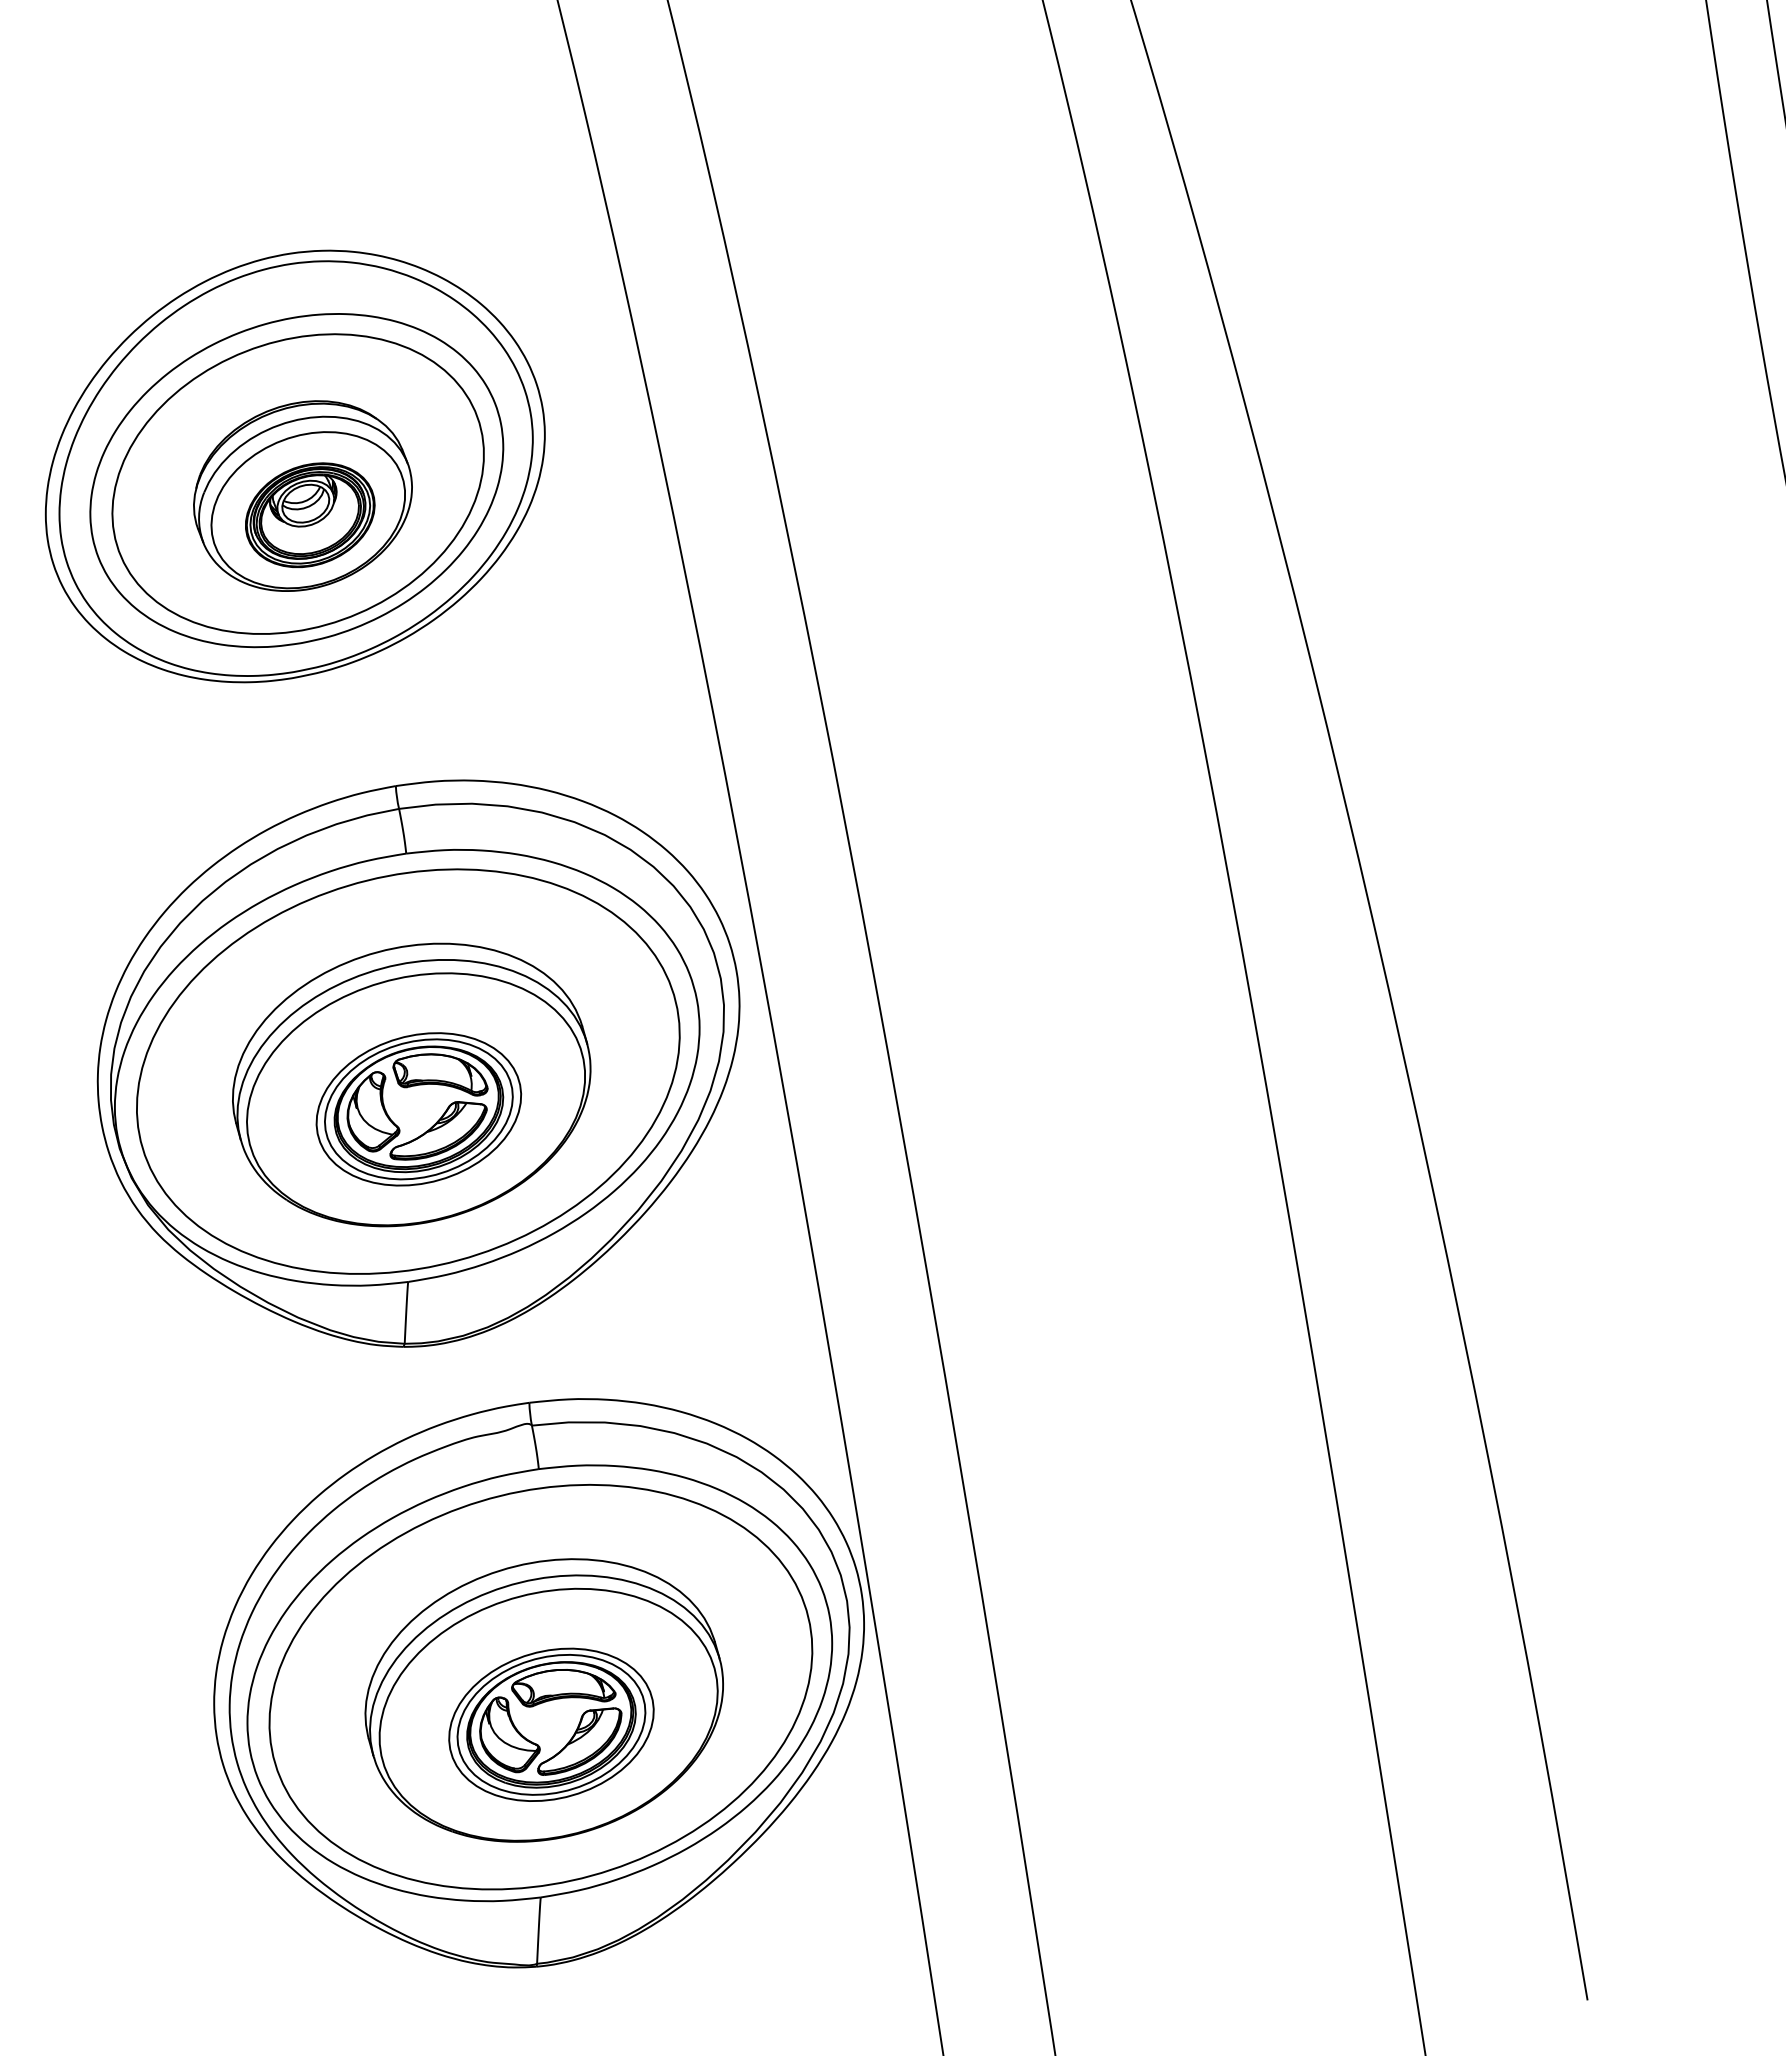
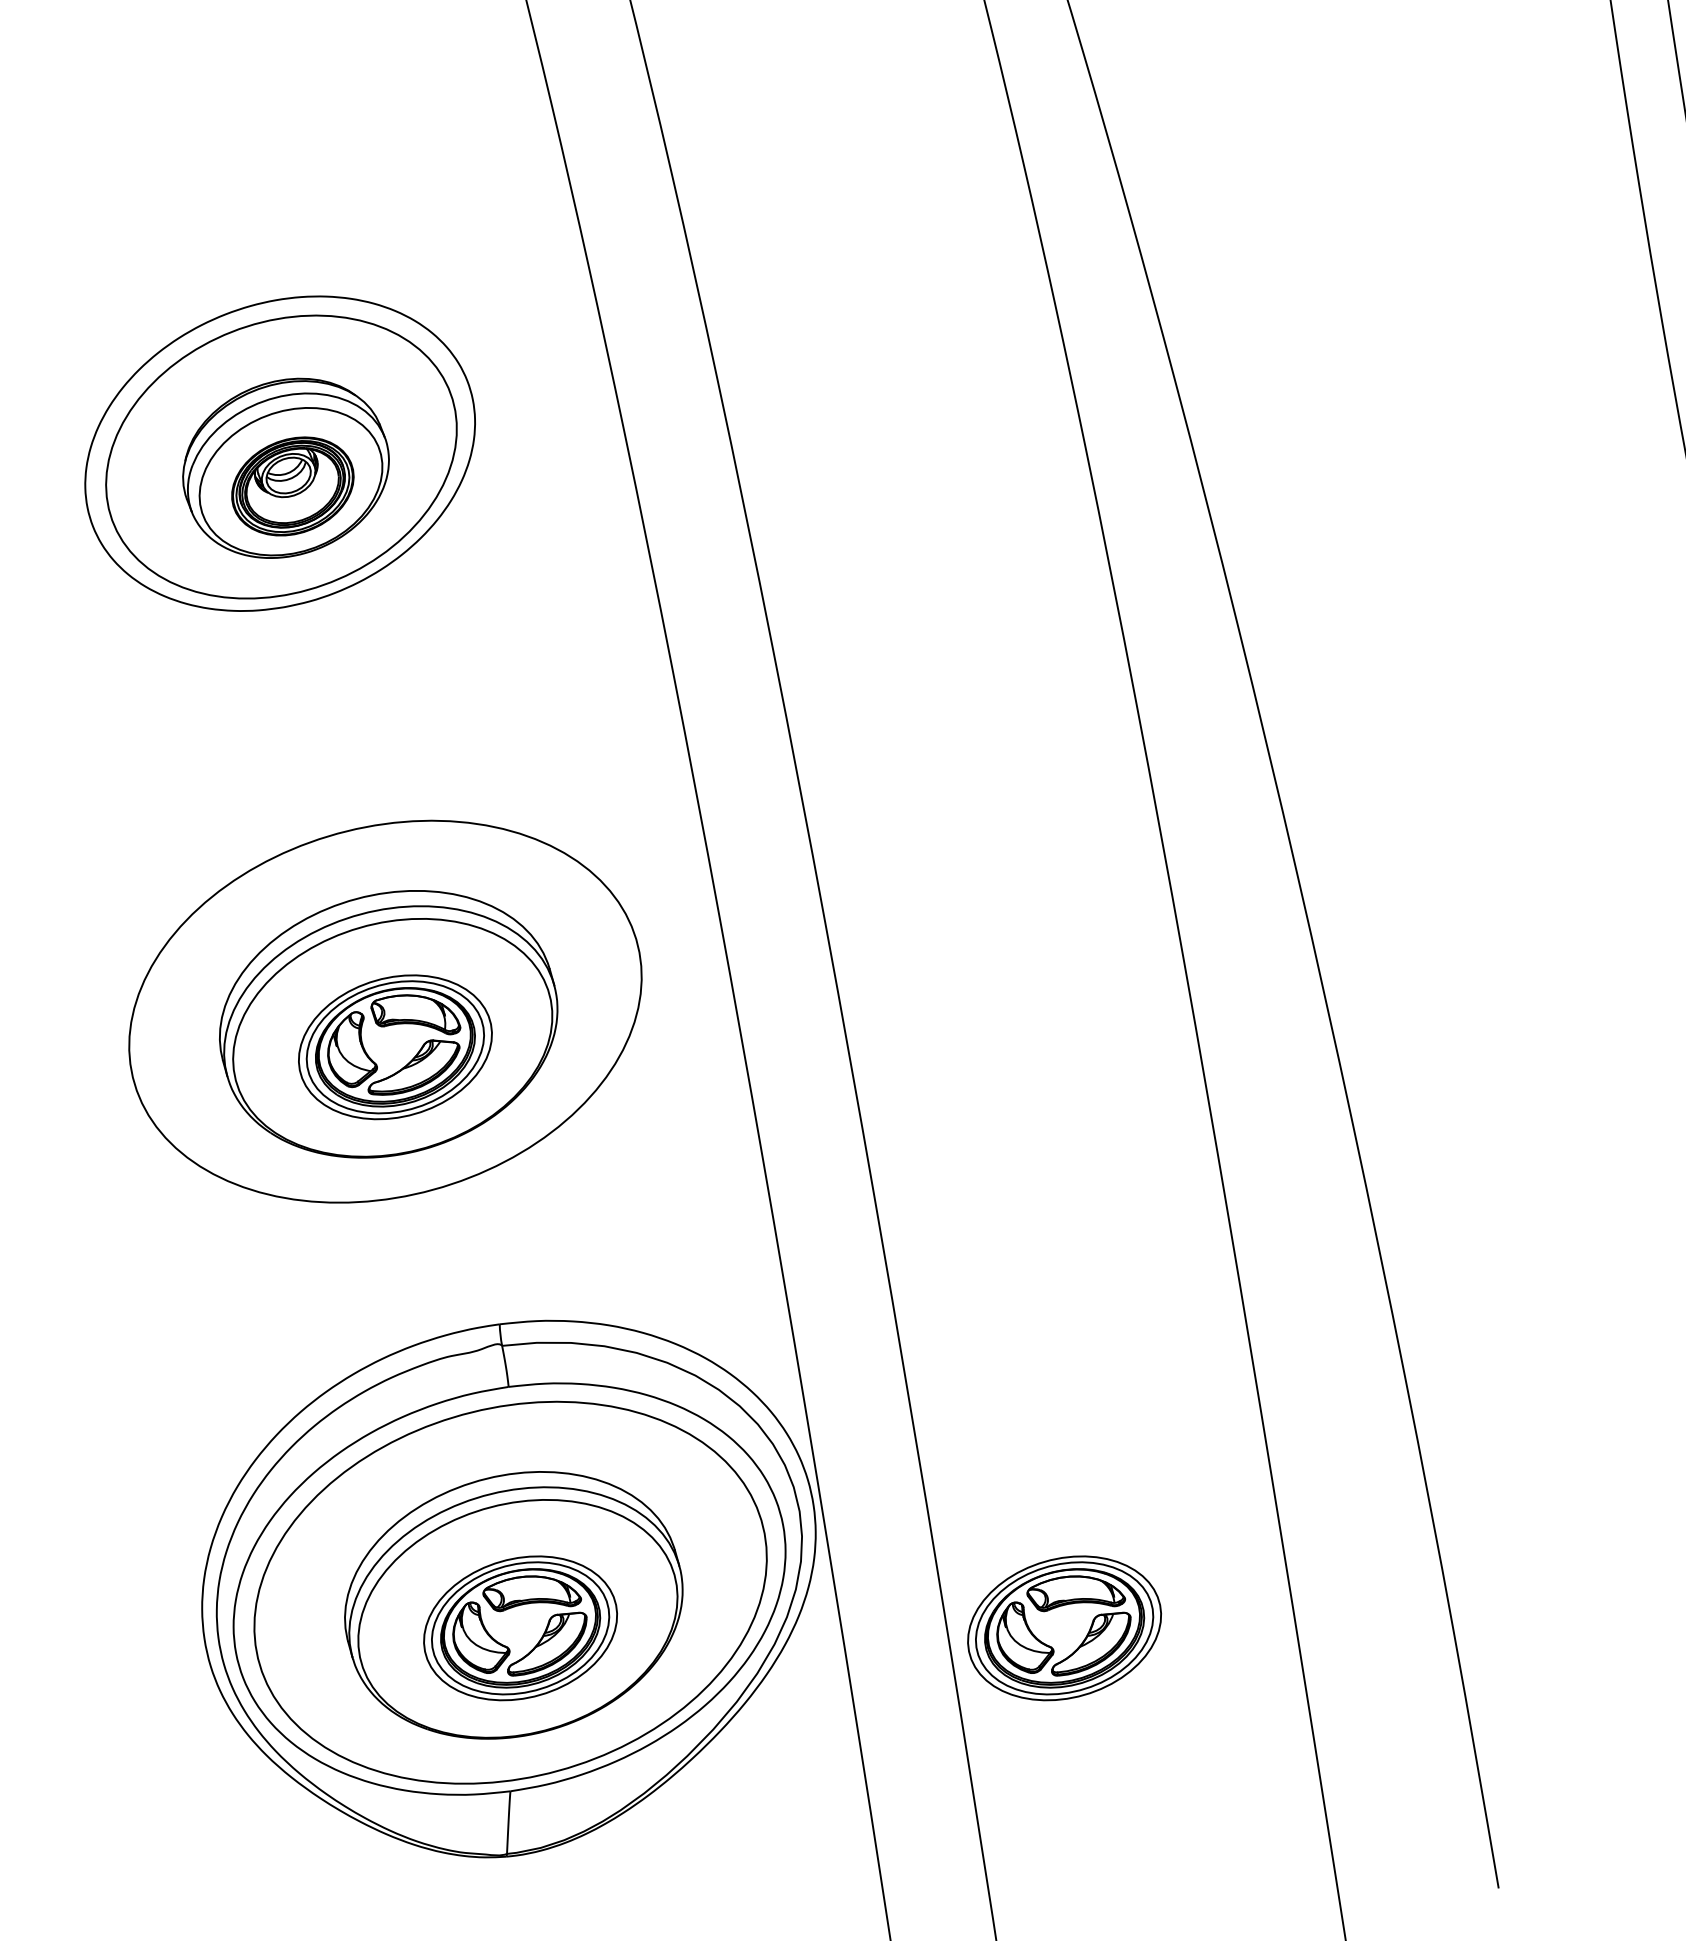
part: (295, 466) -> (278, 440), removed
part: (418, 1062) -> (395, 1003), removed
part: (1127, 1725) -> (1064, 1628), added

